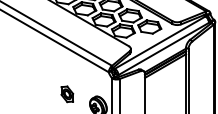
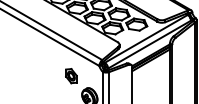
part: (67, 94) -> (71, 76), moved

